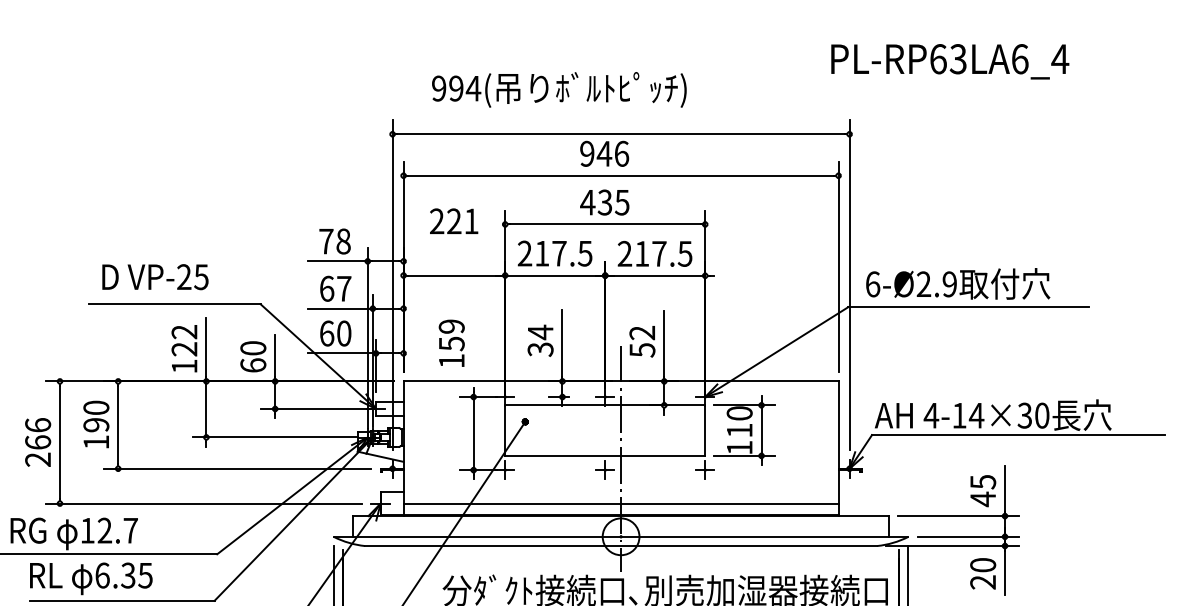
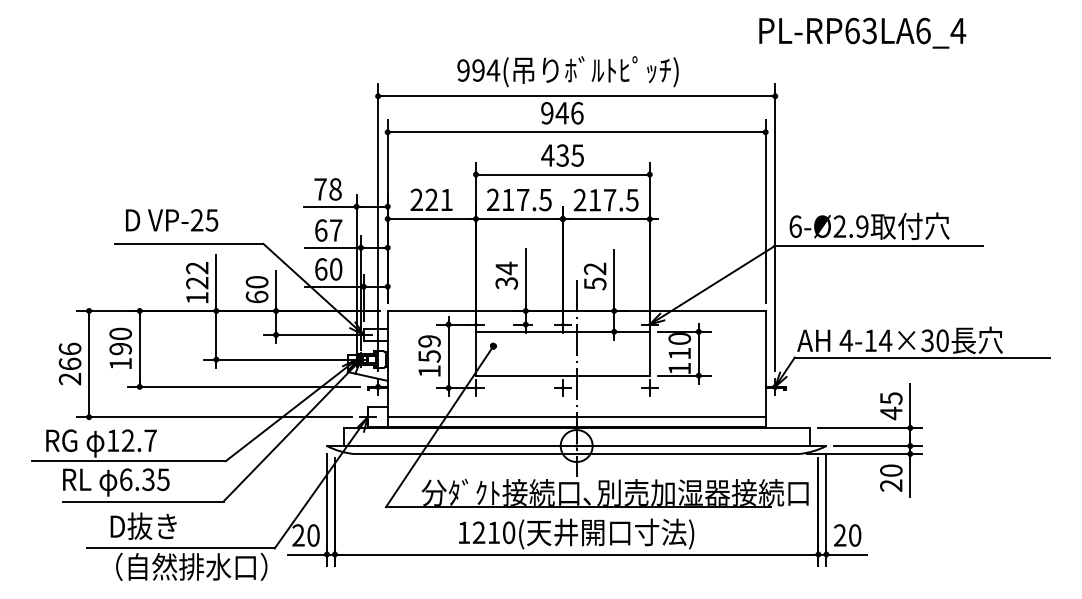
text: (558, 89) -> (567, 71), moved
text: (454, 220) -> (431, 199), moved
text: (451, 342) -> (429, 355), moved

